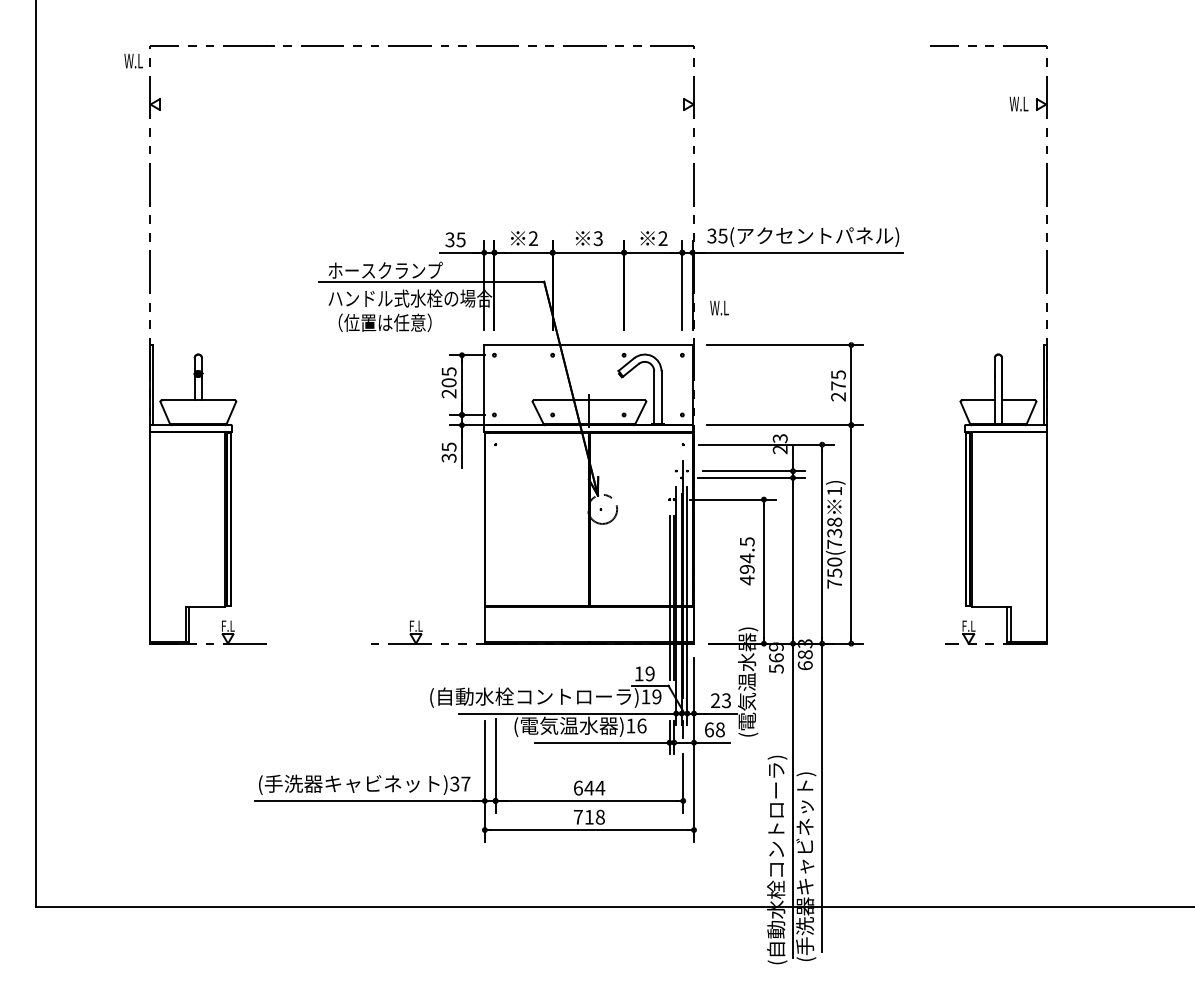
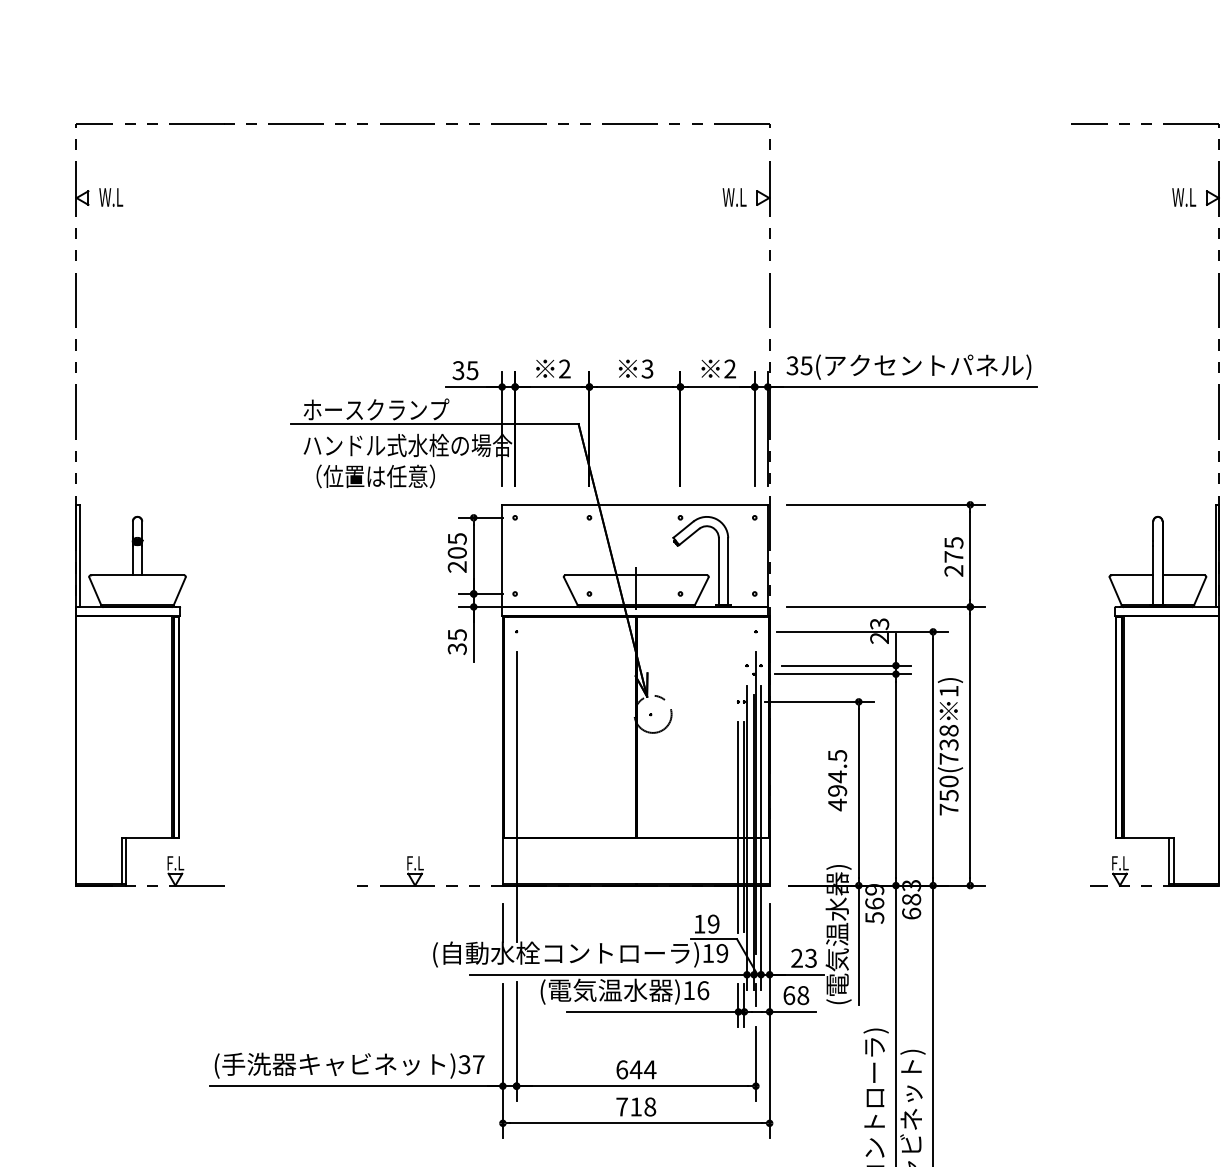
text: (133, 60) -> (110, 196), moved
text: (719, 307) -> (734, 196), moved
line: (495, 573) -> (516, 796), added
line: (484, 672) -> (502, 922), added
line: (763, 689) -> (858, 944), added

